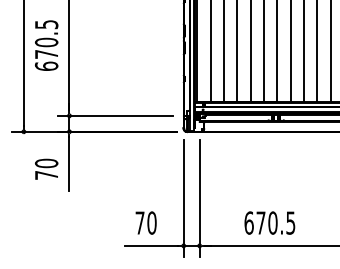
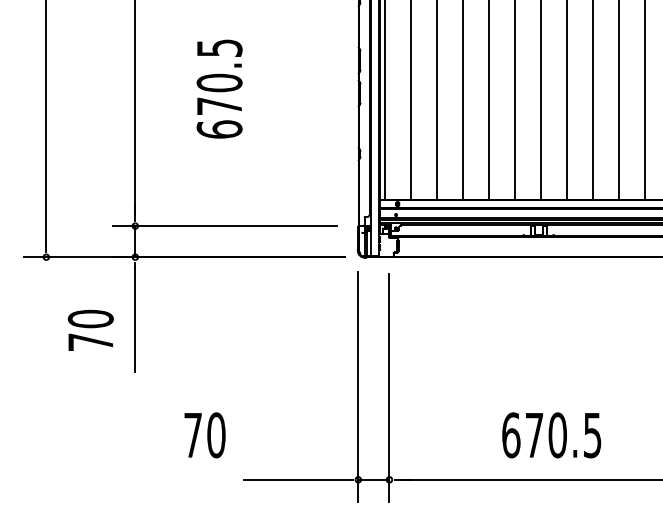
text: (46, 45) -> (219, 88), moved
text: (145, 222) -> (203, 434), moved
text: (269, 222) -> (550, 434), moved

